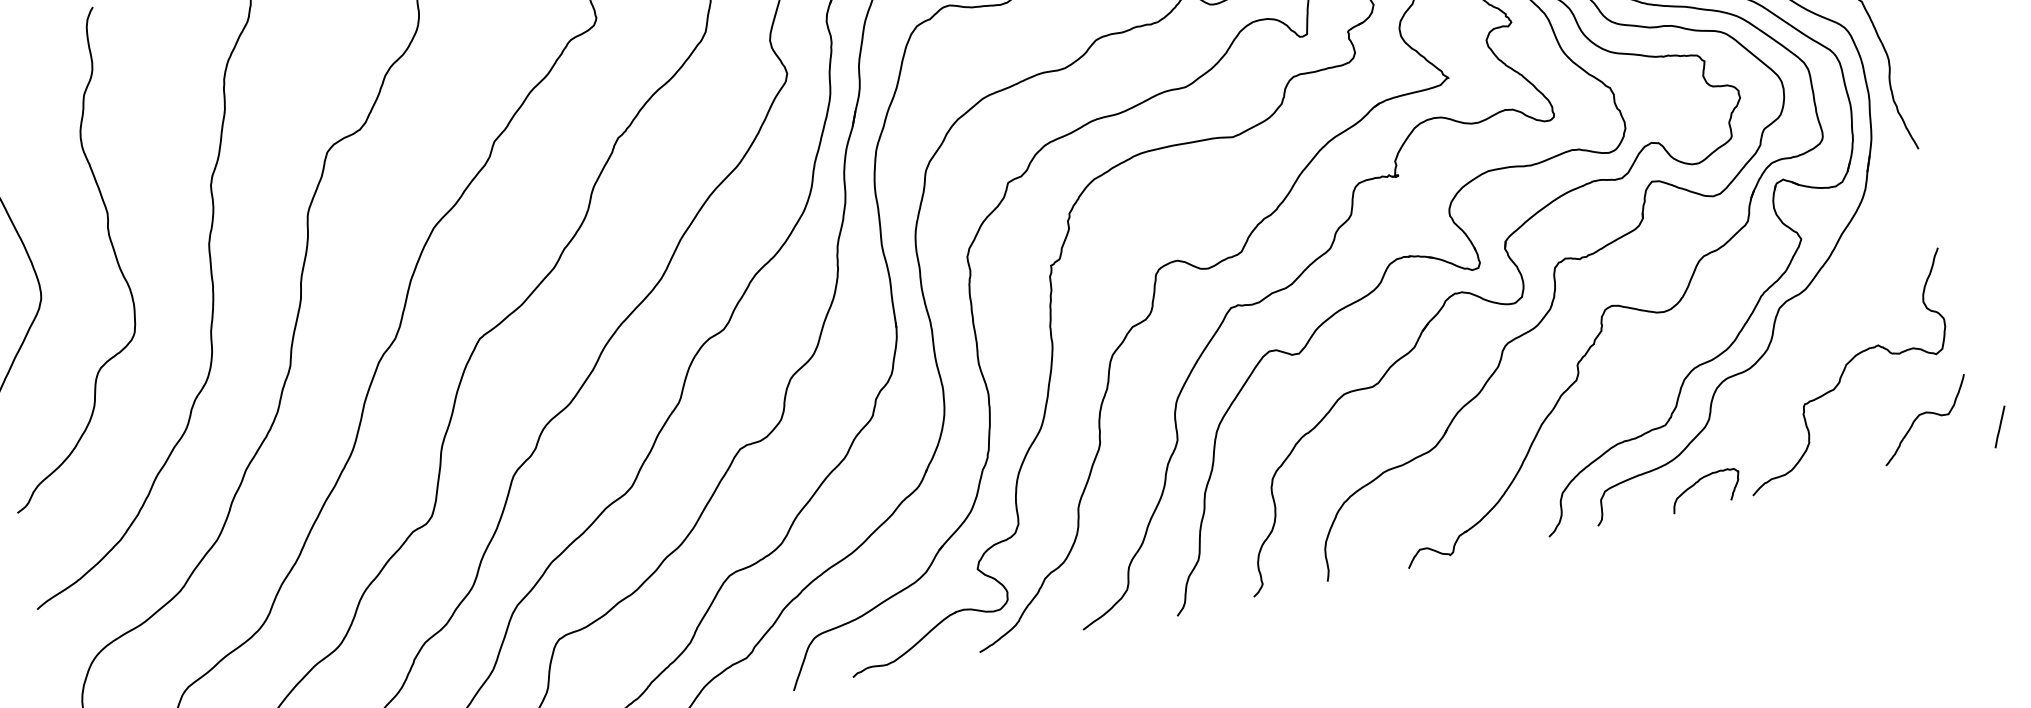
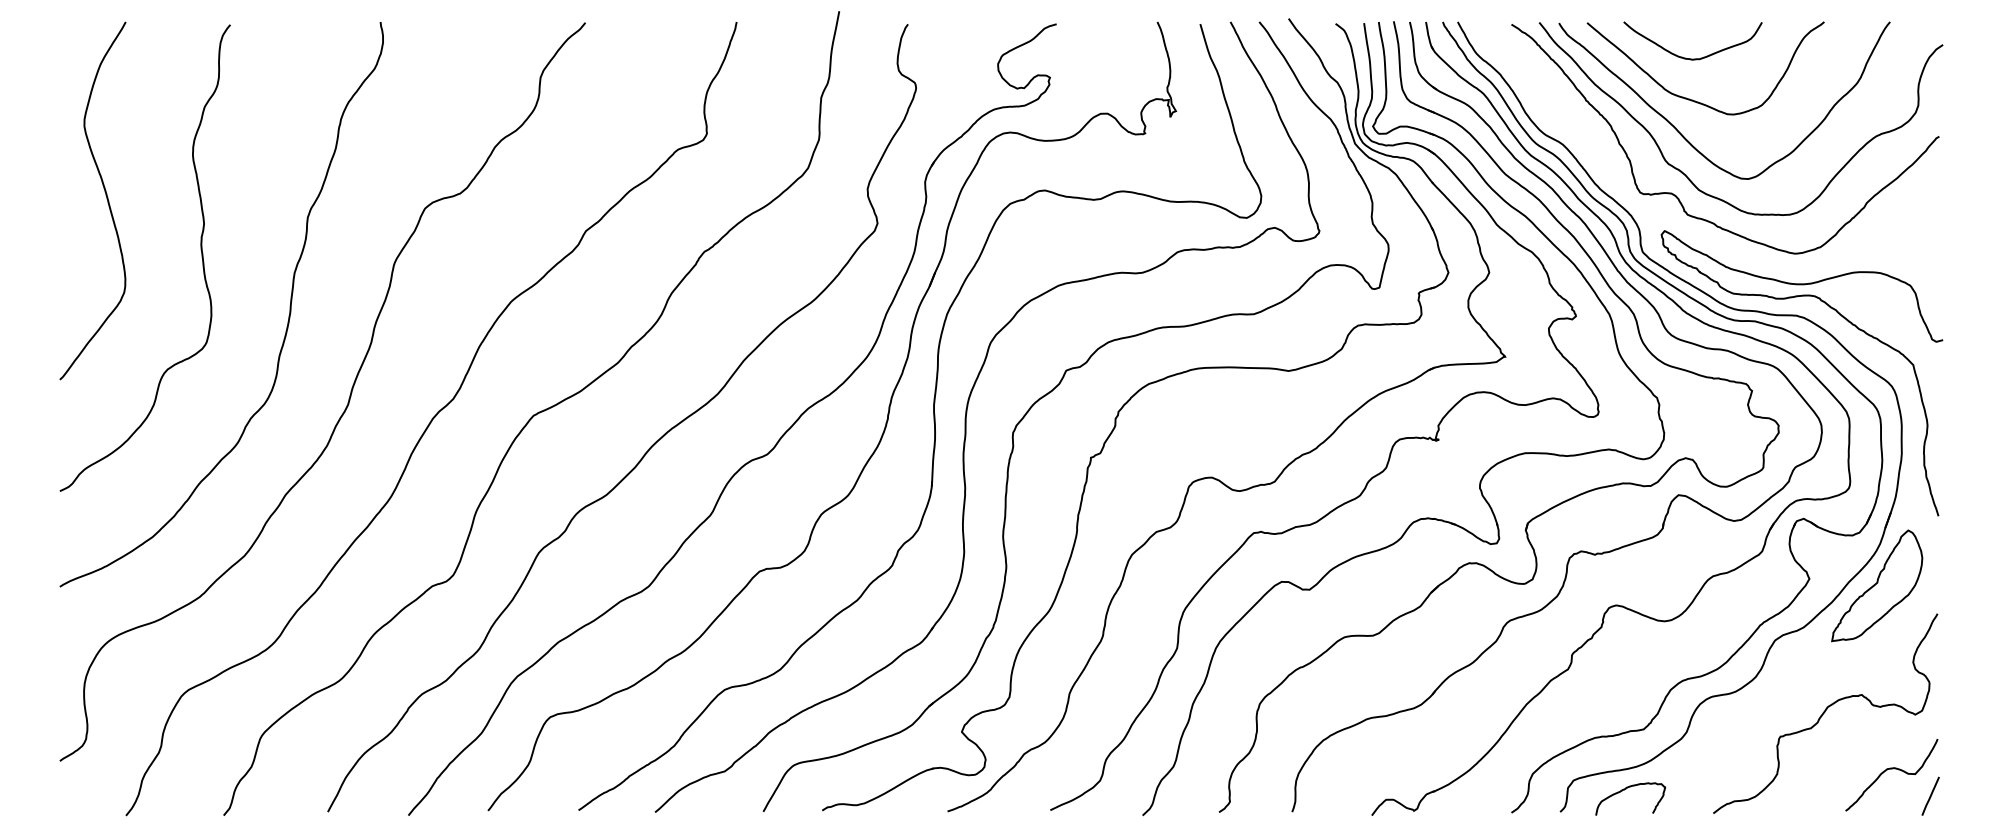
part: (1871, 231) -> (1877, 585), added
line: (1999, 426) -> (1930, 795), moved
curve: (1699, 481) -> (1626, 789), moved

